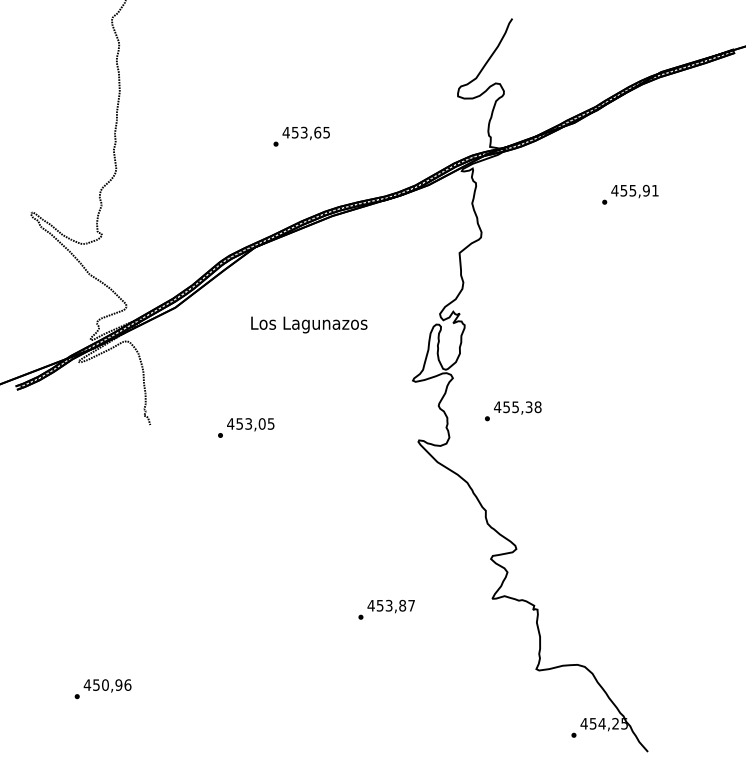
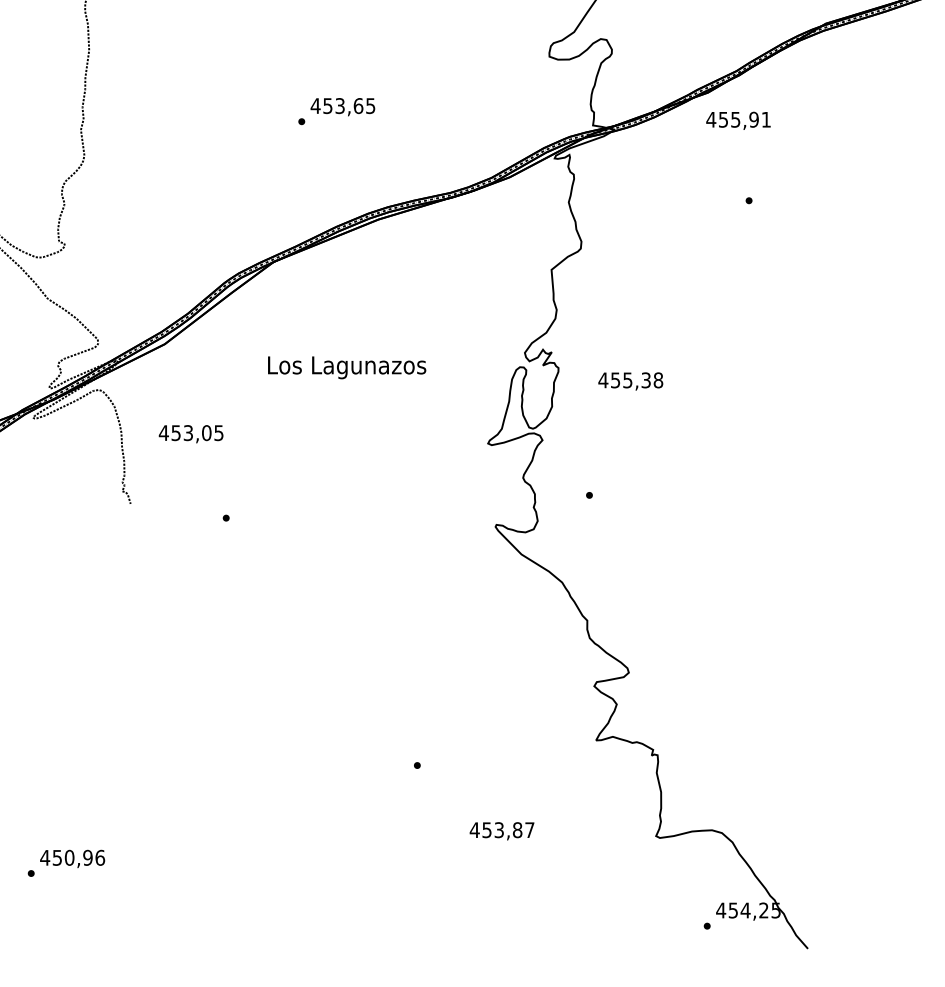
text: (634, 191) -> (737, 120), moved
text: (517, 407) -> (630, 380), moved
text: (250, 424) -> (190, 433), moved
text: (390, 606) -> (501, 831), moved

